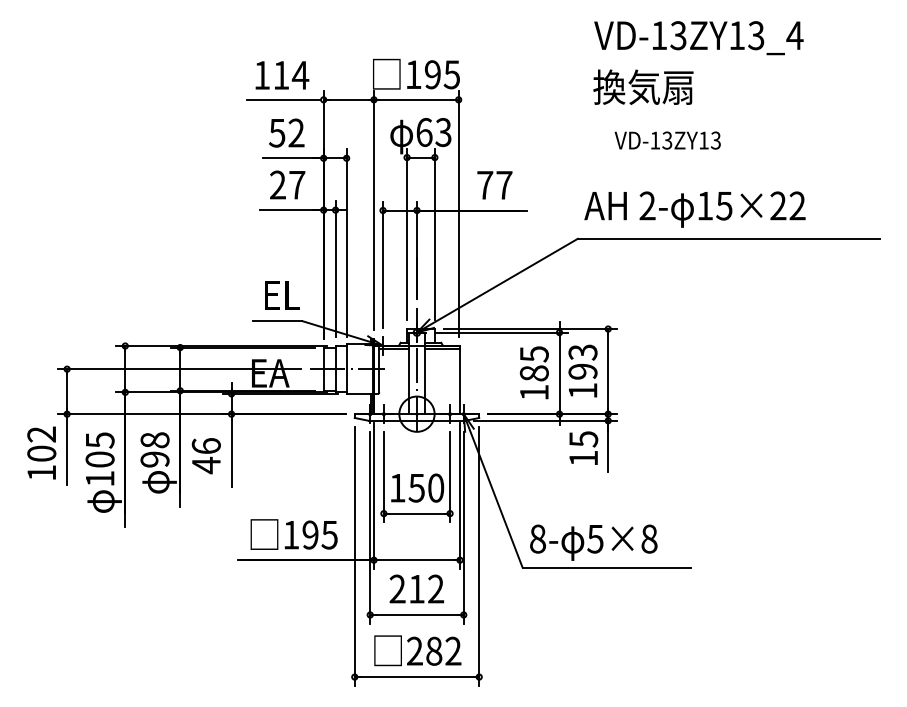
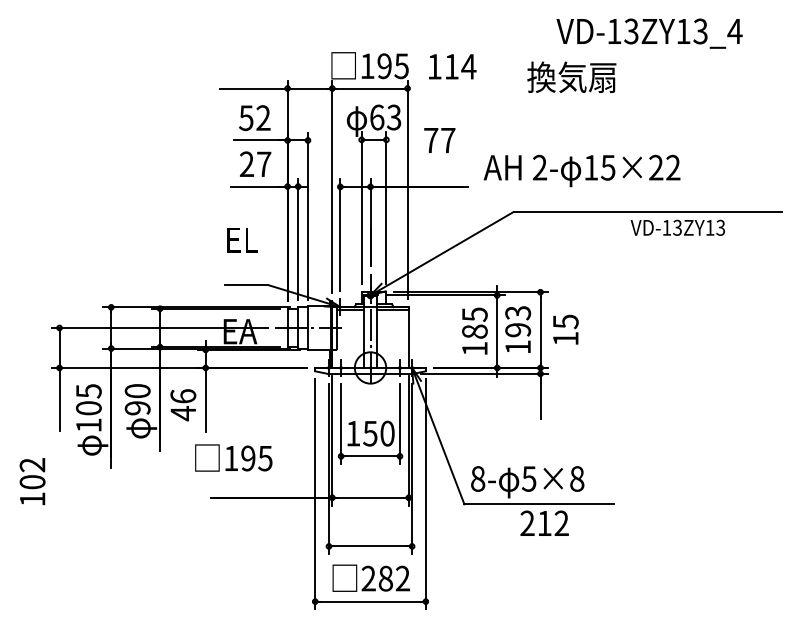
text: (698, 38) -> (649, 33), moved
text: (282, 75) -> (452, 66), moved
text: (667, 140) -> (677, 227), moved
text: (494, 185) -> (439, 140), moved
text: (694, 209) -> (581, 170), moved
text: (282, 295) -> (242, 240), moved
text: (155, 440) -> (138, 391), 98 -> 90
text: (583, 447) -> (565, 329), moved
text: (41, 452) -> (32, 481), moved
text: (293, 534) -> (233, 458), moved
text: (416, 588) -> (544, 522), moved

